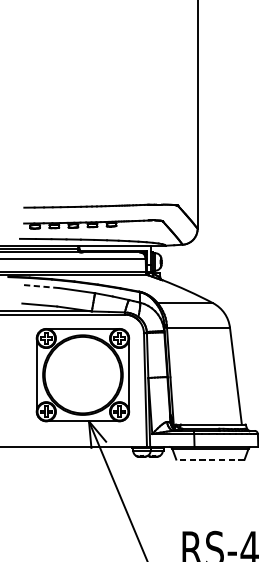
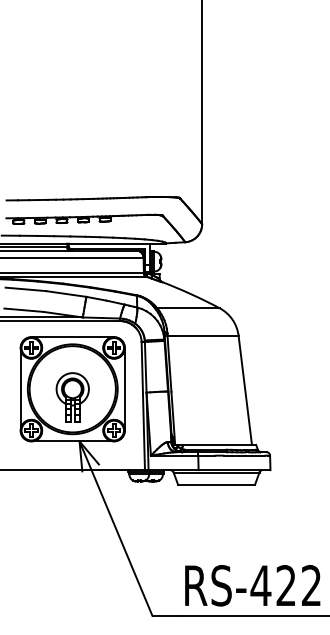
line: (41, 286) -> (25, 289), dashed -> solid
part: (82, 382) -> (72, 397), added
line: (210, 459) -> (216, 484), dashed -> solid

